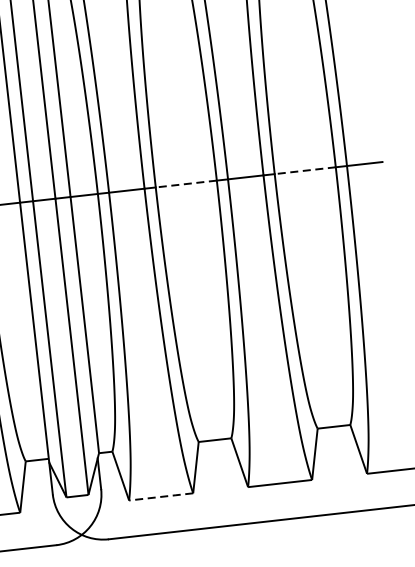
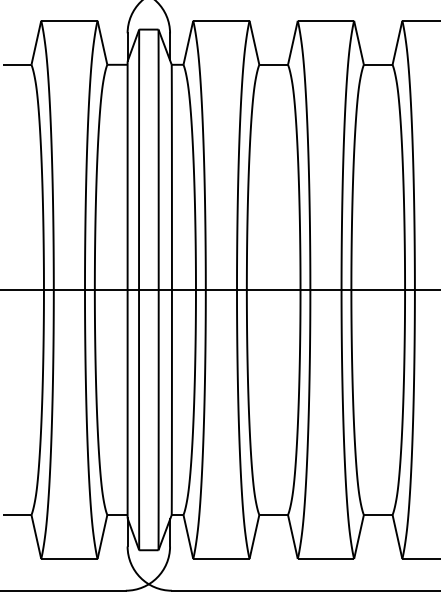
line: (305, 170) -> (378, 289), dashed -> solid
line: (186, 183) -> (273, 289), dashed -> solid
line: (162, 497) -> (222, 559), dashed -> solid

